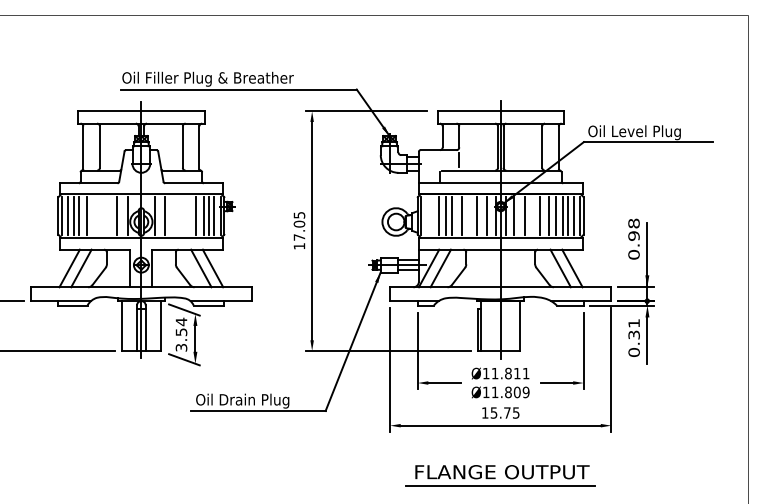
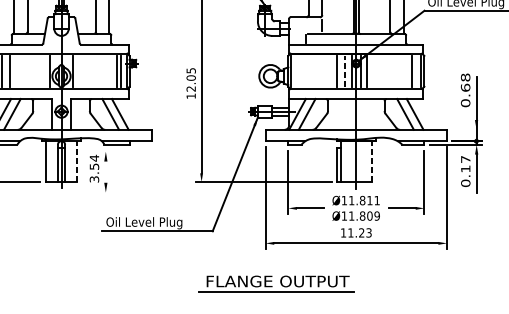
line: (73, 215) -> (5, 70), removed
line: (86, 215) -> (16, 70), removed
line: (117, 215) -> (41, 70), removed
line: (165, 215) -> (81, 70), removed
line: (196, 215) -> (106, 70), removed
line: (203, 215) -> (112, 70), removed
line: (438, 215) -> (305, 70), removed
line: (445, 215) -> (311, 70), removed
line: (452, 215) -> (316, 70), removed
line: (461, 215) -> (324, 70), removed
line: (487, 215) -> (345, 70), solid -> dashed
line: (524, 215) -> (375, 70), removed
line: (540, 215) -> (388, 70), removed
line: (549, 215) -> (396, 70), removed
line: (555, 215) -> (401, 70), removed
line: (563, 215) -> (407, 70), removed
line: (573, 215) -> (416, 70), removed
text: (633, 235) -> (465, 87), 0.98 -> 0.68
text: (299, 237) -> (191, 88), 17.05 -> 12.05
line: (635, 287) -> (466, 130), removed
line: (184, 309) -> (96, 148), removed
line: (160, 325) -> (77, 161), solid -> dashed
line: (520, 325) -> (372, 161), solid -> dashed
text: (633, 329) -> (465, 164), 0.31 -> 0.17
line: (195, 338) -> (105, 171), removed
line: (184, 359) -> (96, 189), removed
text: (255, 400) -> (155, 222), Oil Drain Plug -> Oil Level Plug
text: (504, 412) -> (359, 232), 15.75 -> 11.23
part: (500, 475) -> (276, 284), moved

